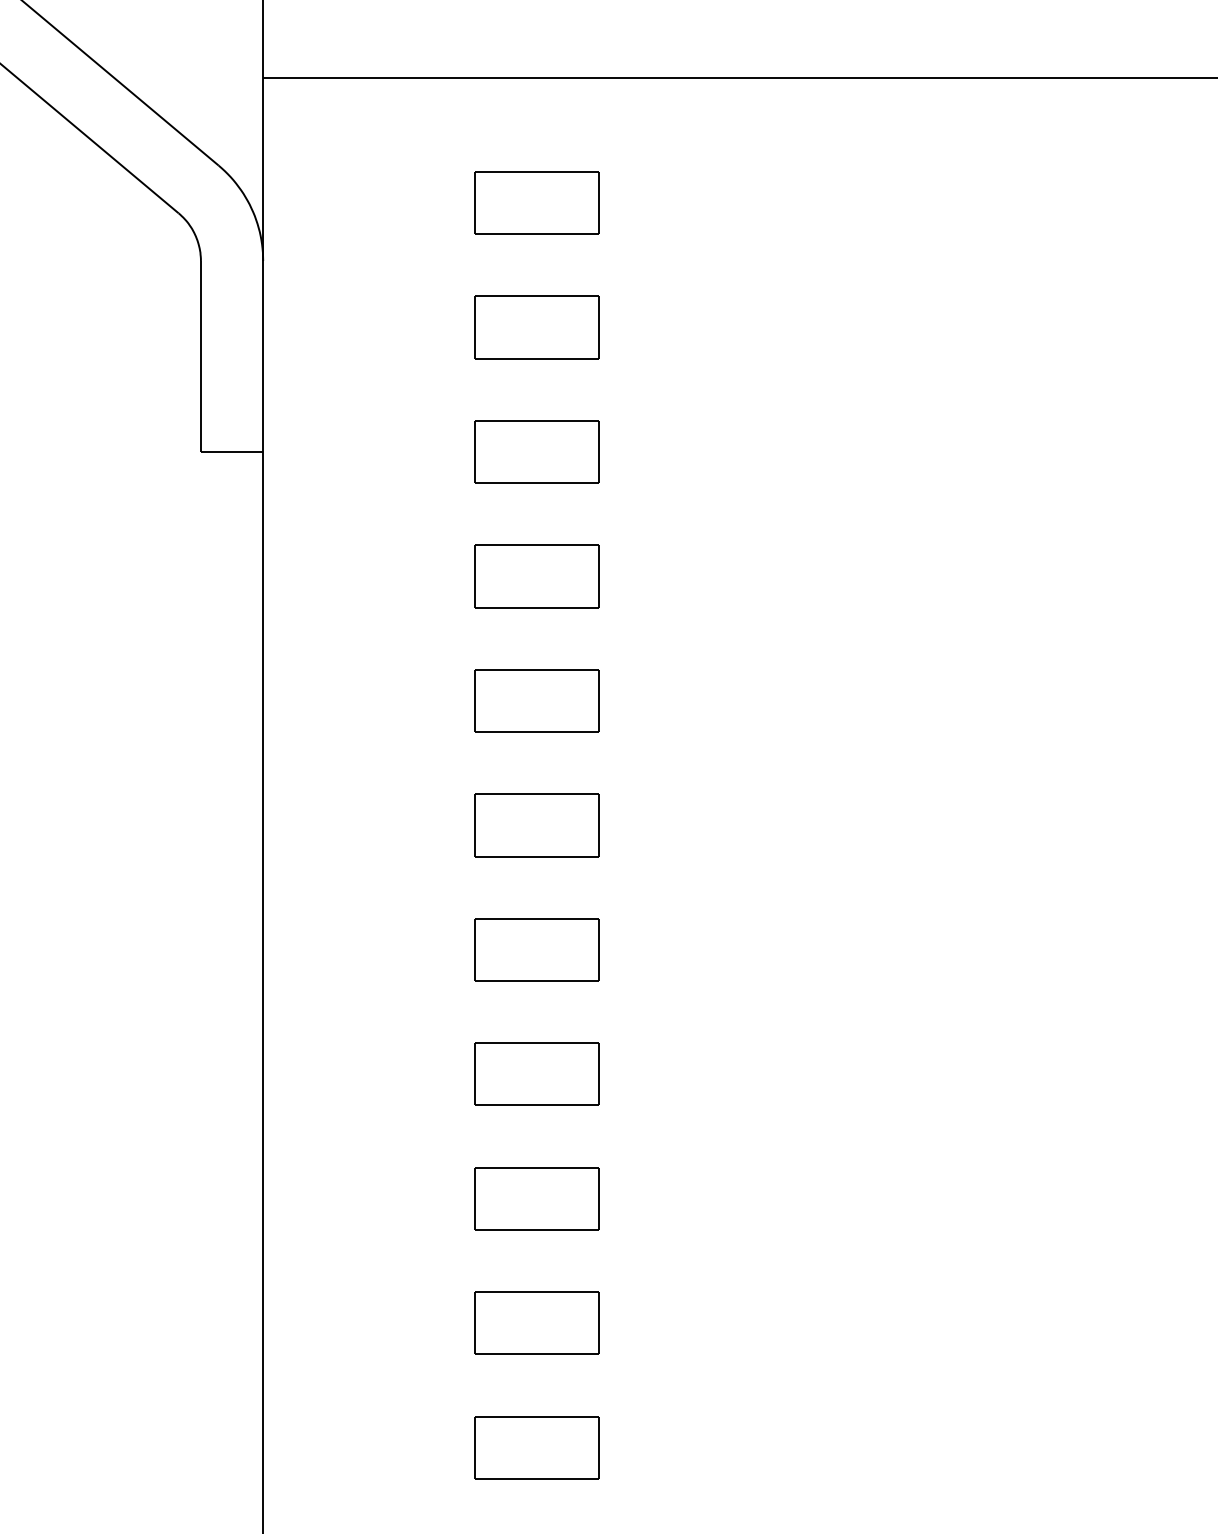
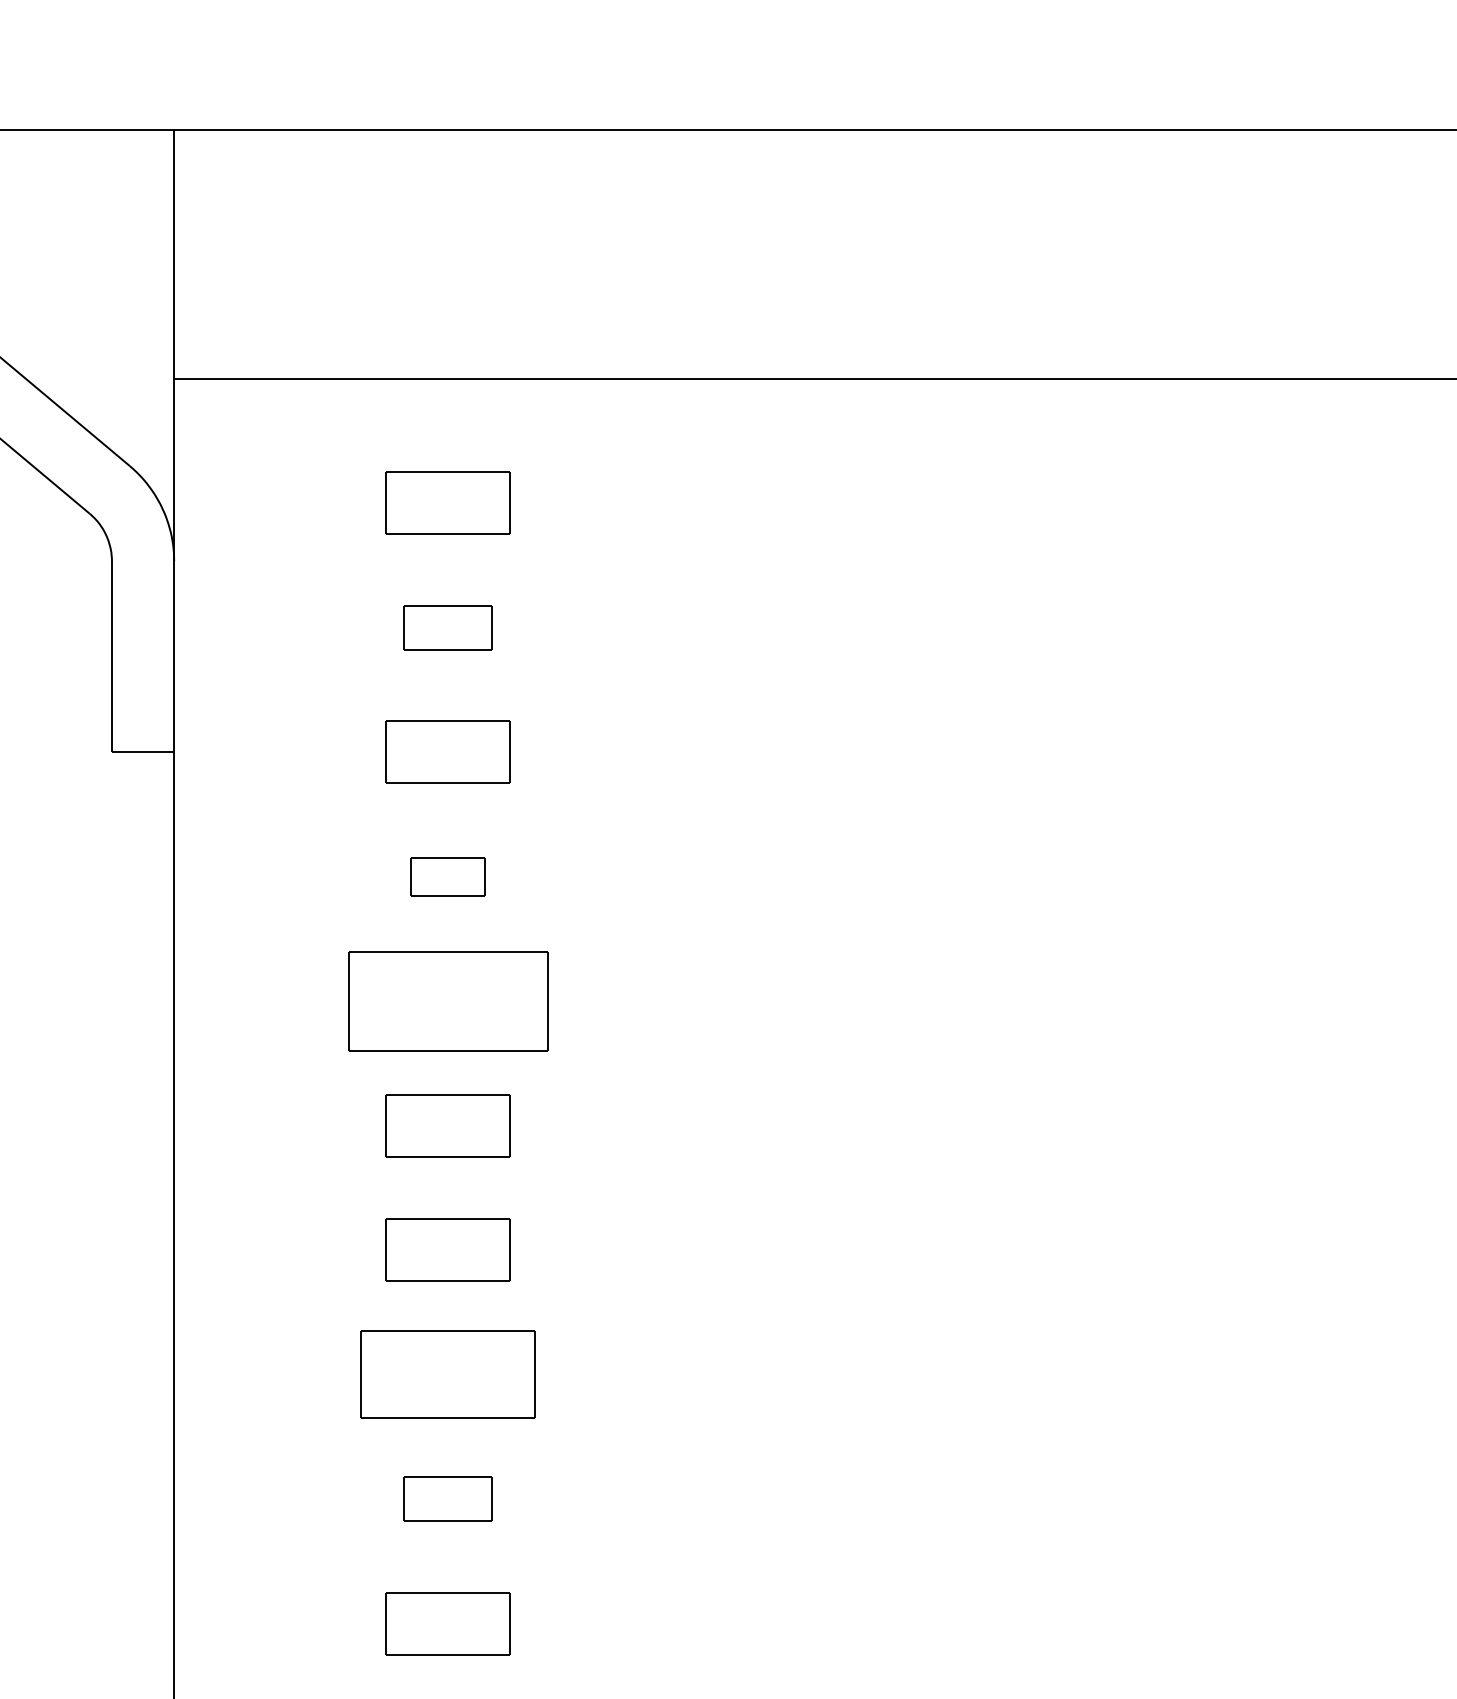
part: (536, 327) -> (447, 627), size x0.7
part: (536, 576) -> (447, 876), size x0.6
part: (536, 700) -> (447, 1000), size x1.6
part: (536, 1074) -> (447, 1374), size x1.4
part: (536, 1198) -> (447, 1498), size x0.7

